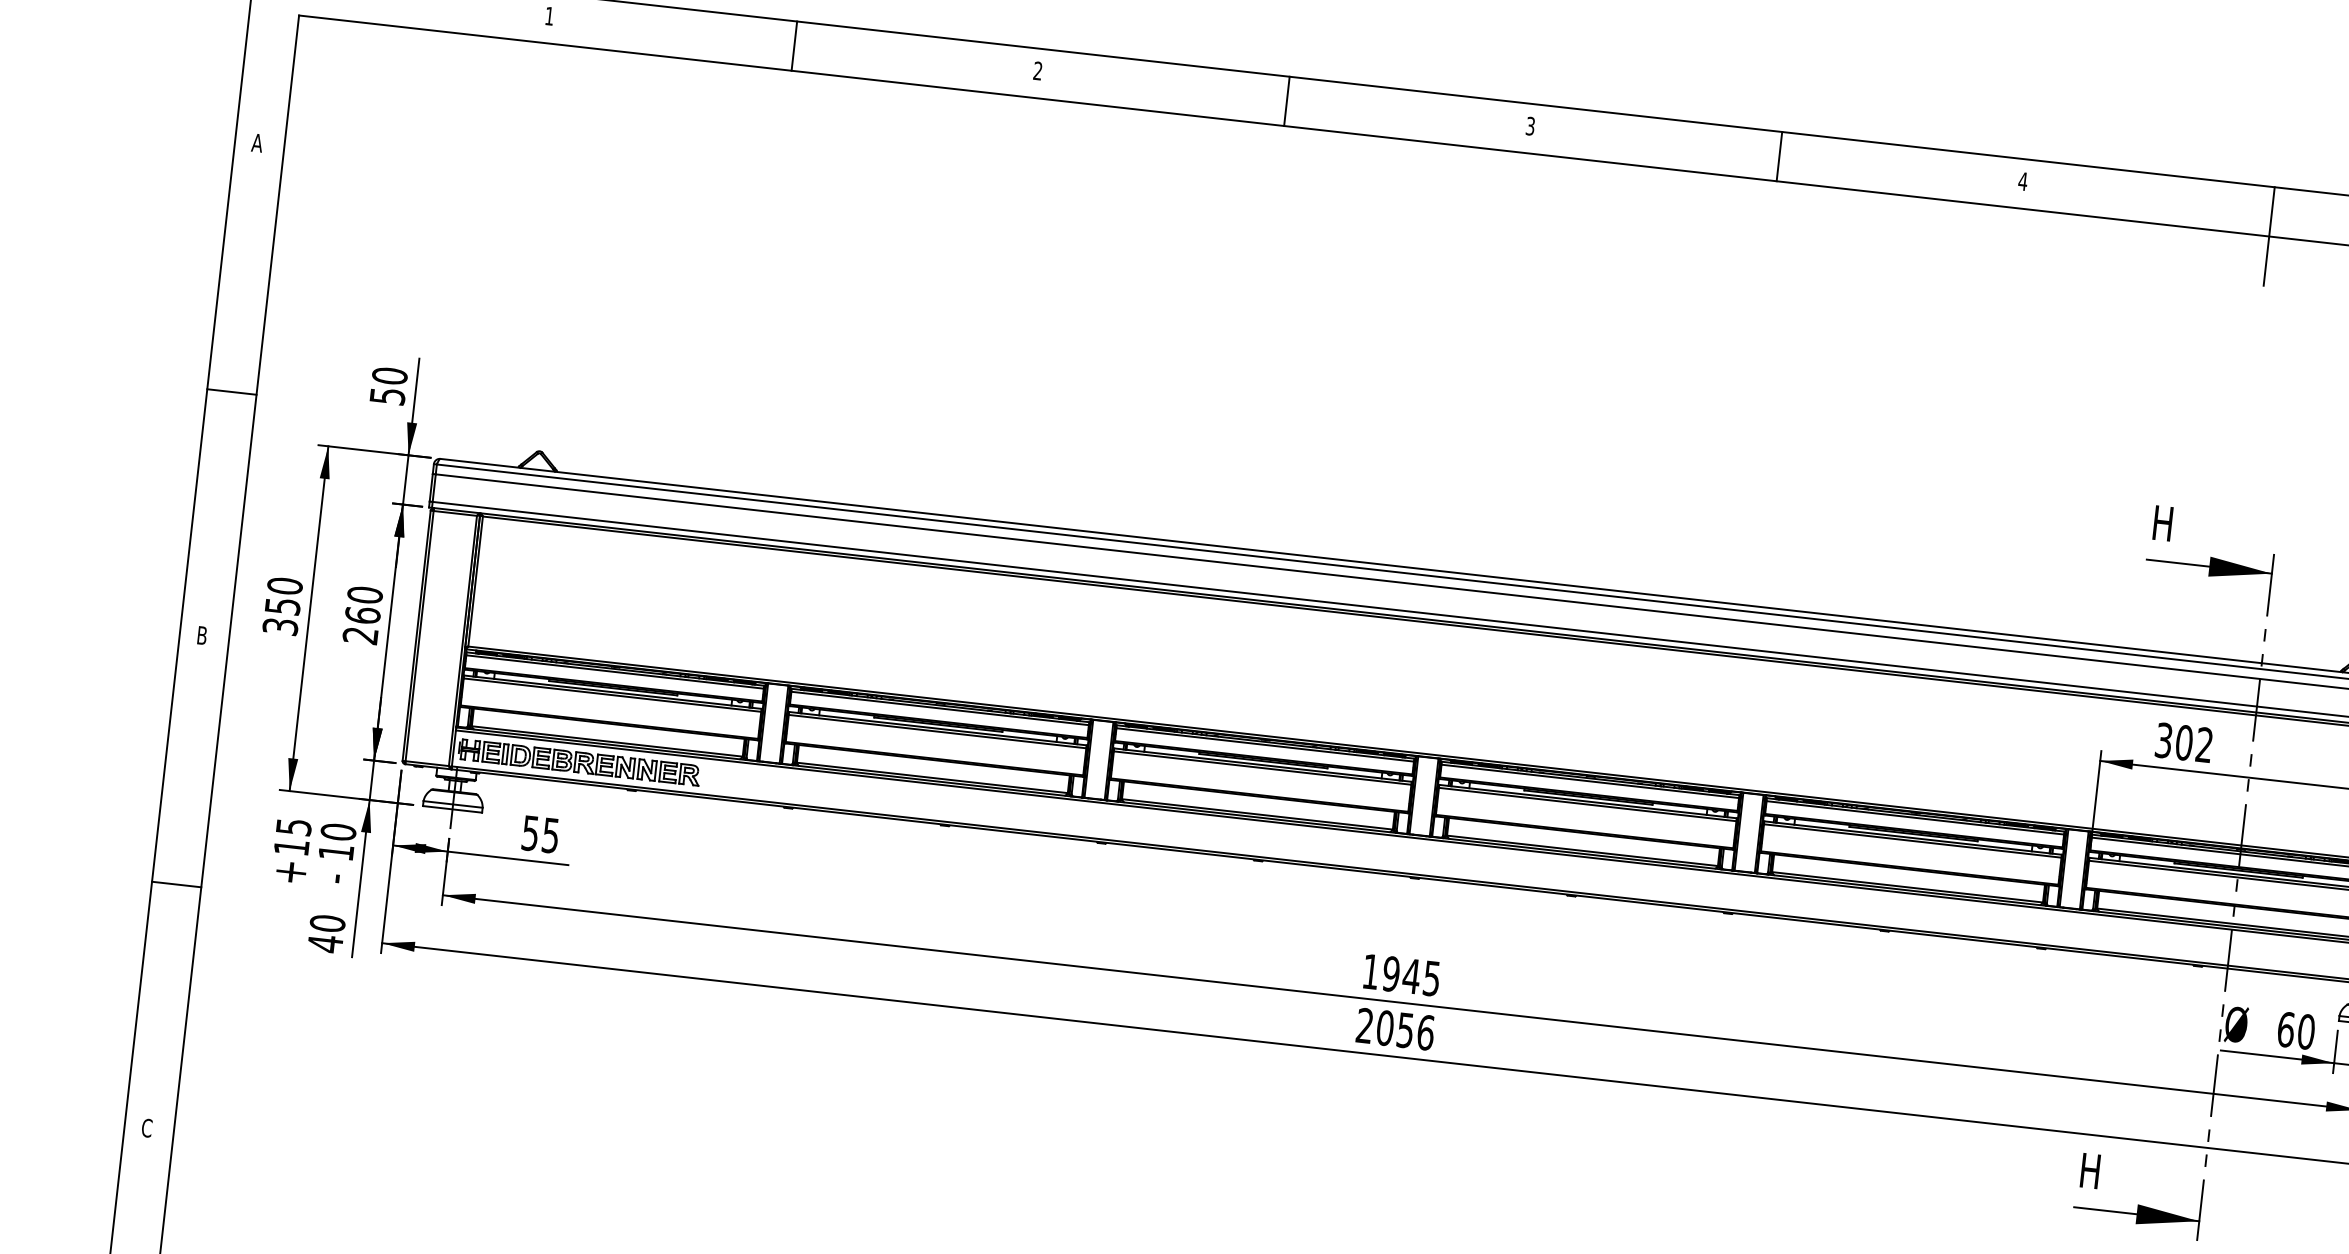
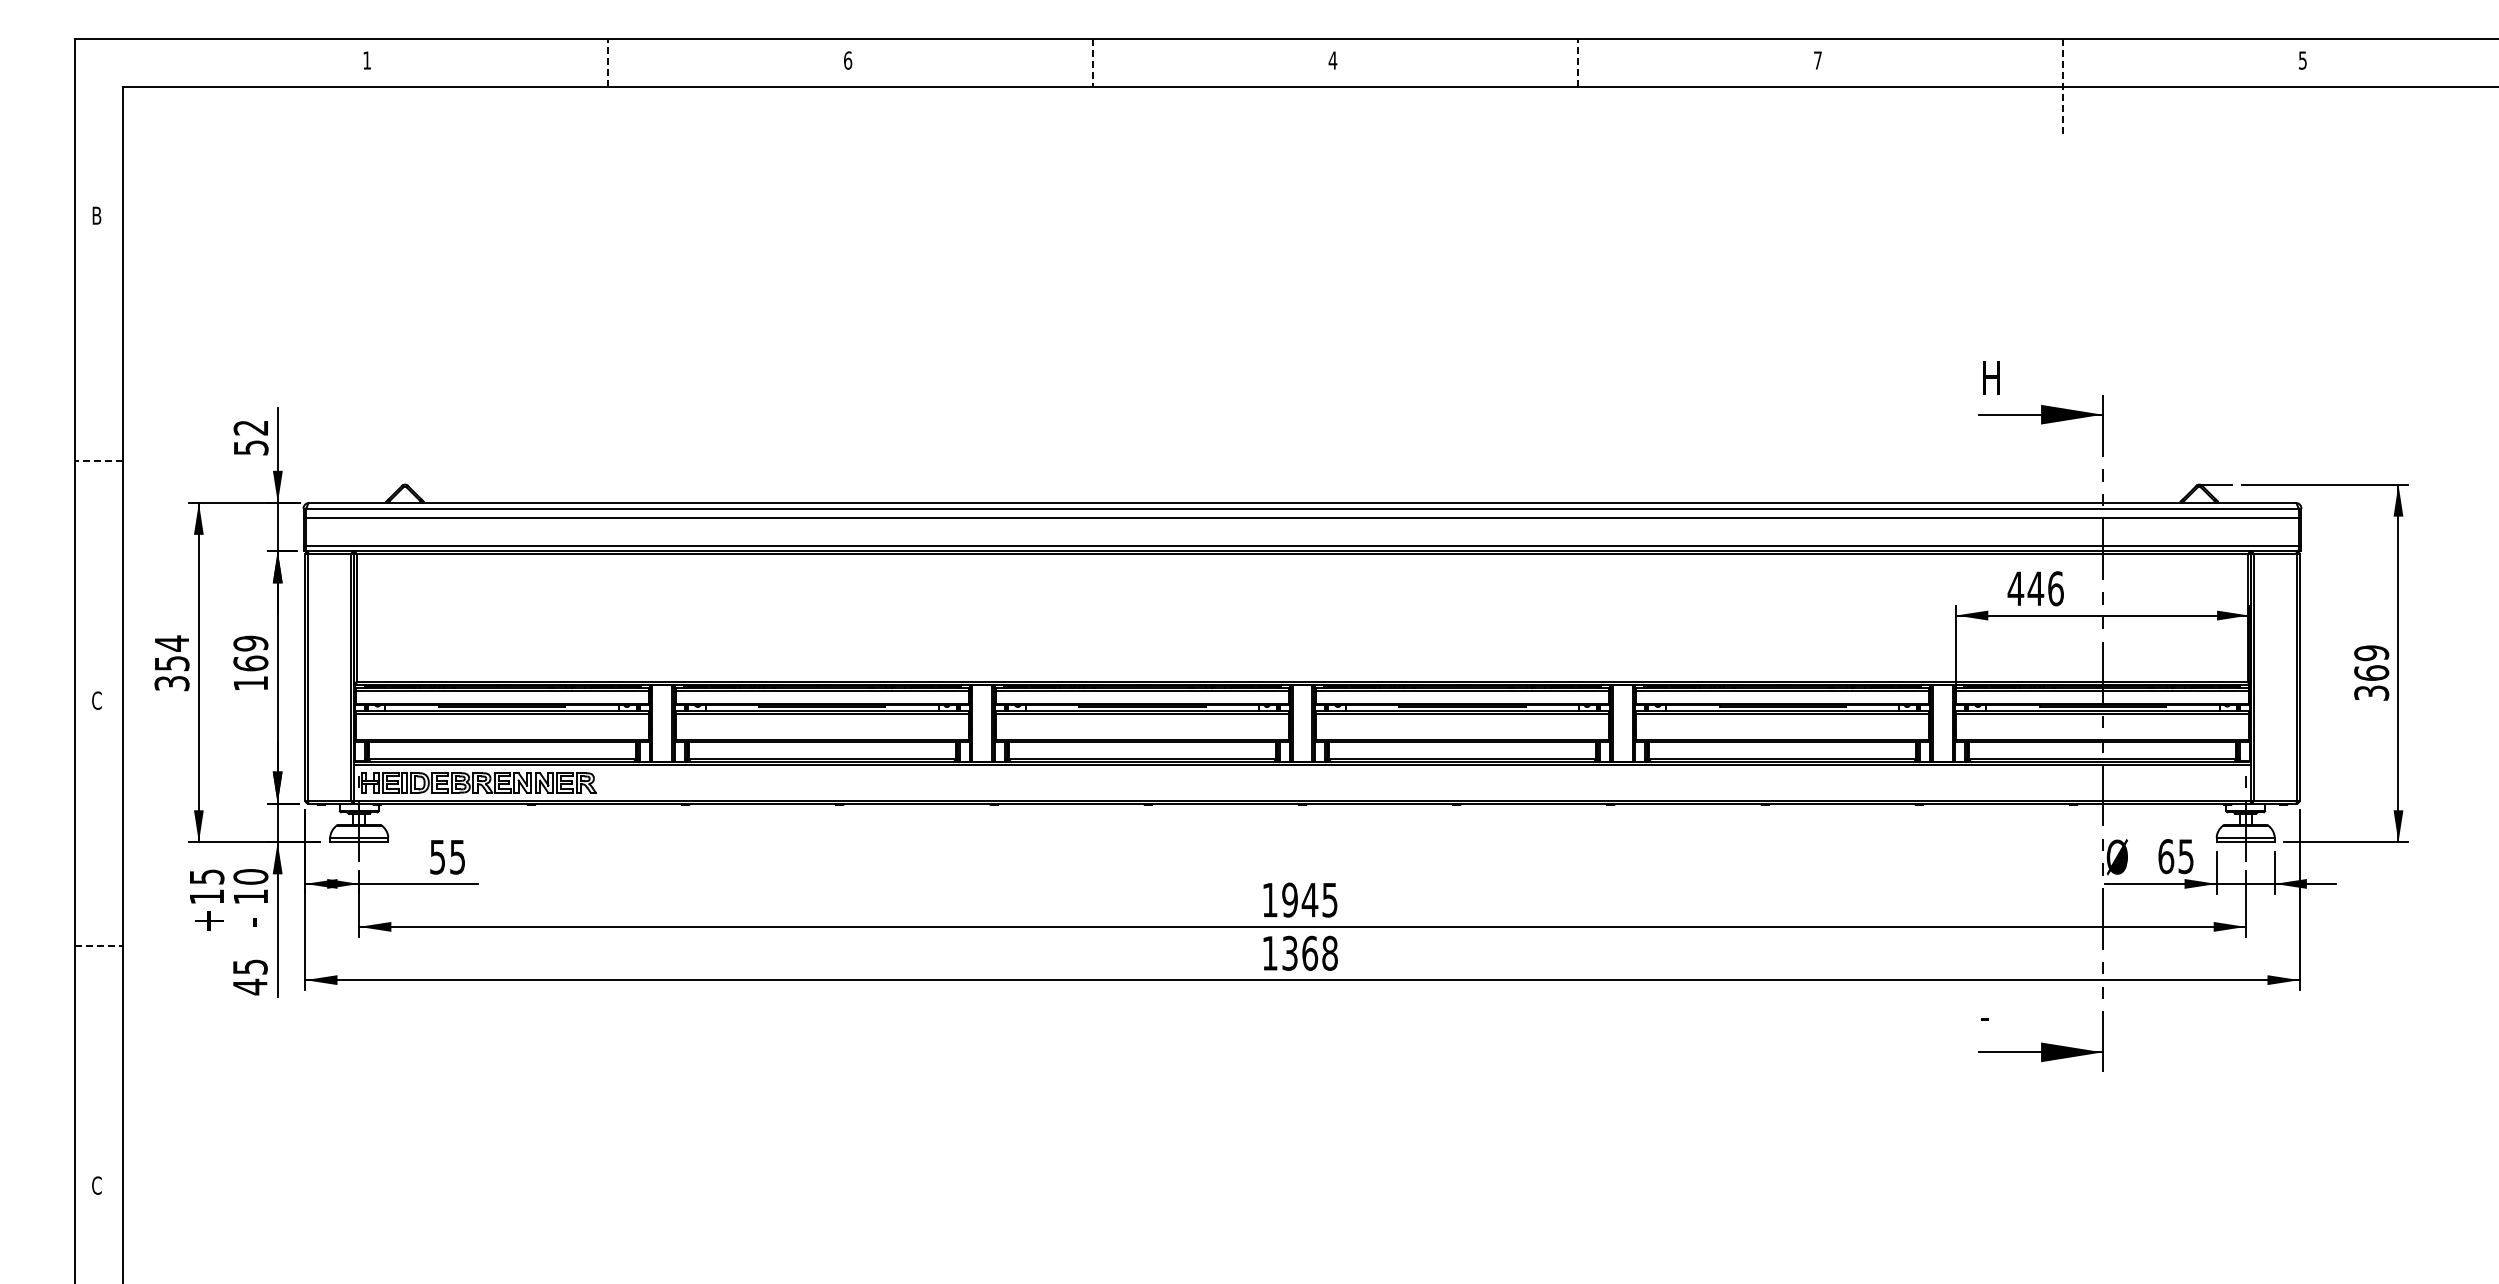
line: (794, 45) -> (608, 62), solid -> dashed
text: (1038, 71) -> (848, 60), 2 -> 6
line: (1286, 101) -> (1093, 63), solid -> dashed
text: (1530, 126) -> (1332, 60), 3 -> 4
text: (257, 142) -> (96, 215), A -> B
line: (1779, 156) -> (1578, 62), solid -> dashed
text: (2022, 181) -> (1817, 60), 4 -> 7
line: (2269, 236) -> (2063, 87), solid -> dashed
text: (389, 375) -> (250, 427), 50 -> 52
line: (231, 391) -> (98, 460), solid -> dashed
text: (284, 586) -> (171, 643), 350 -> 354
text: (362, 615) -> (250, 663), 260 -> 169
text: (201, 635) -> (96, 700), B -> C
text: (2183, 742) -> (2035, 588), 302 -> 446
line: (176, 884) -> (99, 945), solid -> dashed
text: (326, 922) -> (249, 966), 40 -> 45
text: (1395, 1028) -> (1300, 952), 2056 -> 1368
text: (2306, 1031) -> (2186, 856), 60 -> 65
text: (2089, 1170) -> (1990, 1014), H -> -

